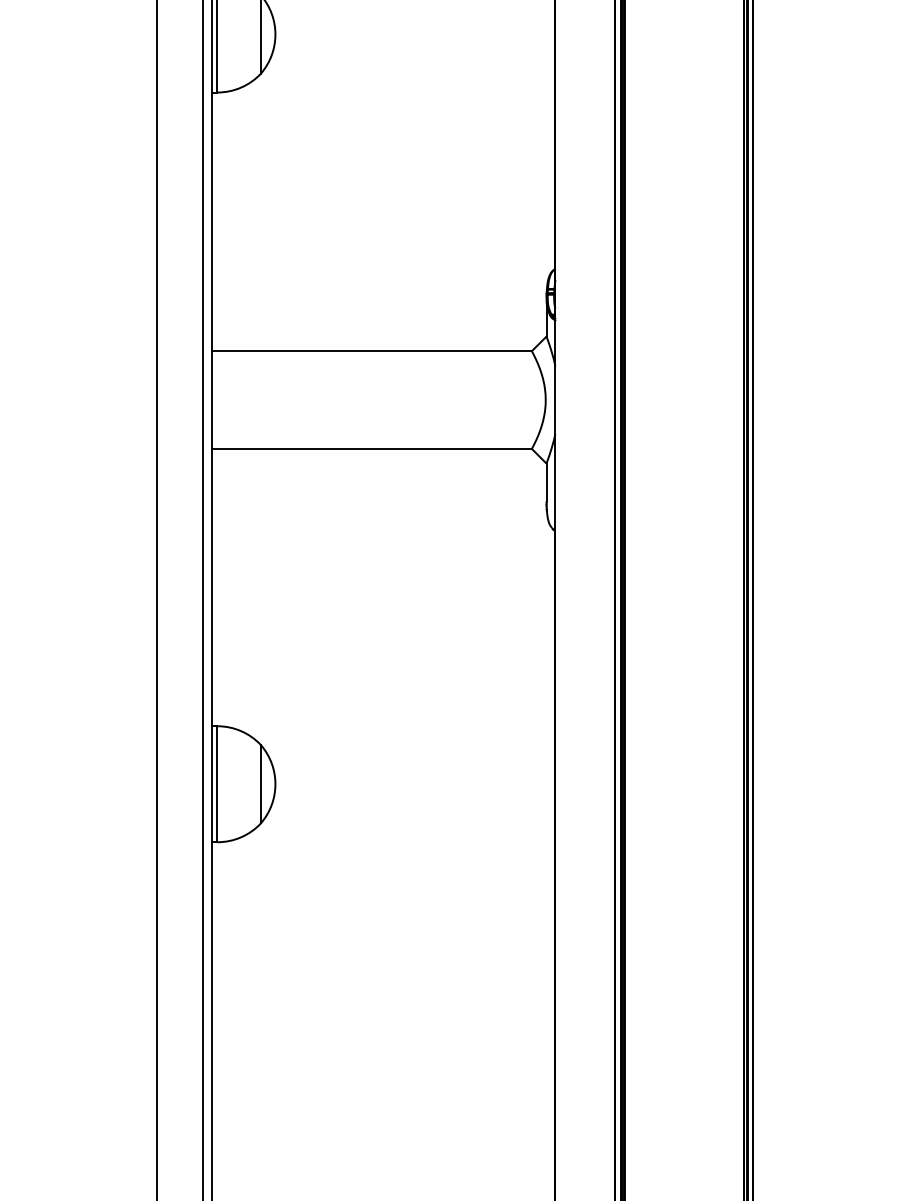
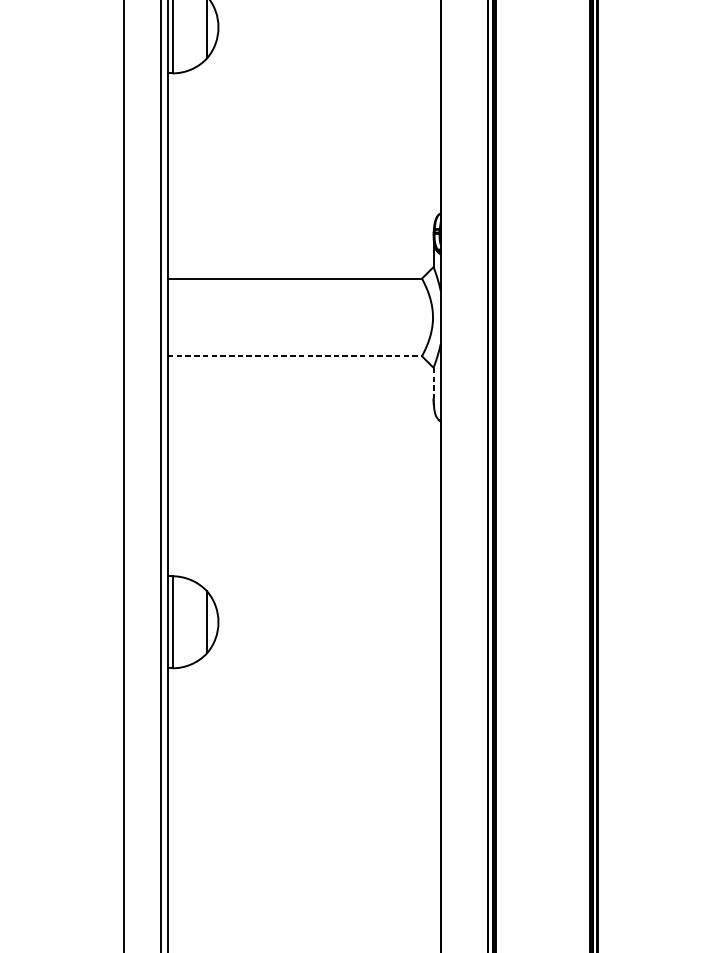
line: (372, 448) -> (295, 355), solid -> dashed
line: (546, 483) -> (433, 383), solid -> dashed

